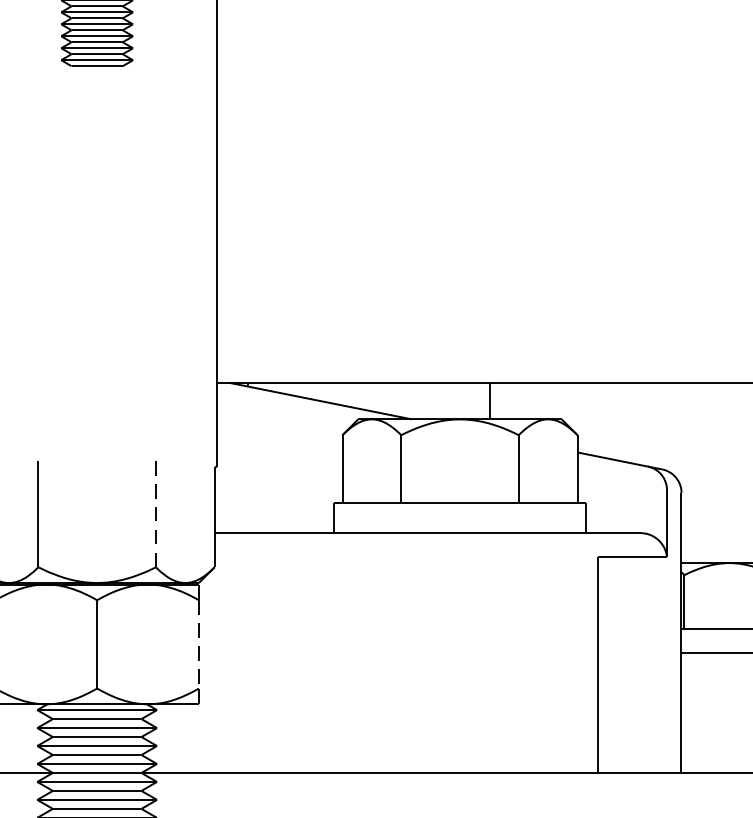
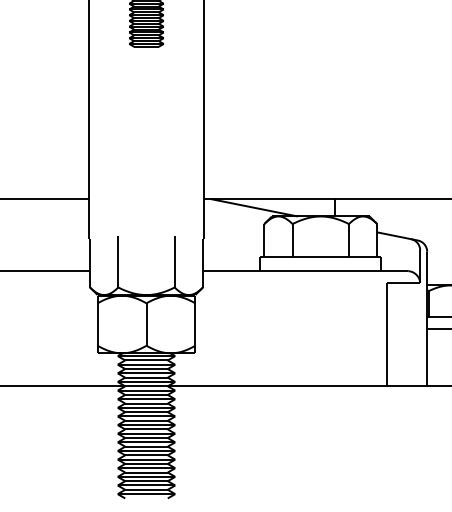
line: (155, 515) -> (174, 262), dashed -> solid
line: (199, 646) -> (195, 325), dashed -> solid

